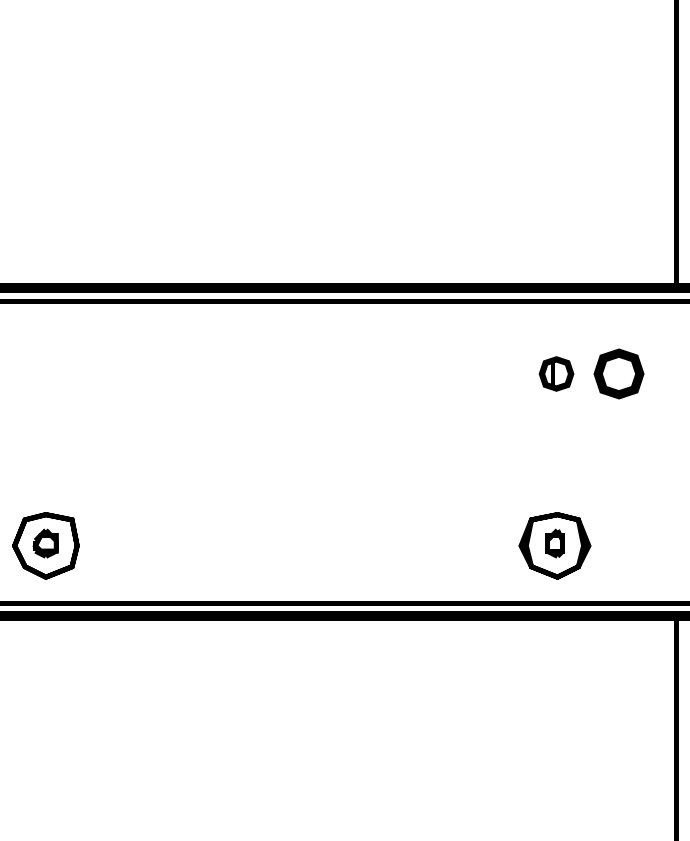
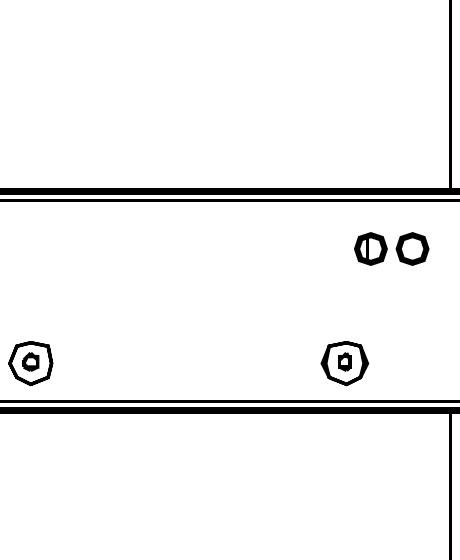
part: (555, 373) -> (370, 248), size x1.43
part: (554, 545) -> (344, 363), moved

